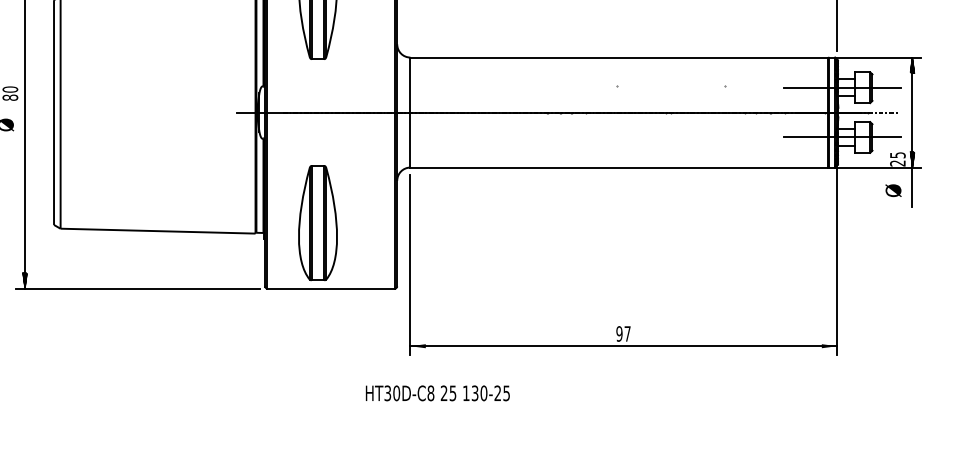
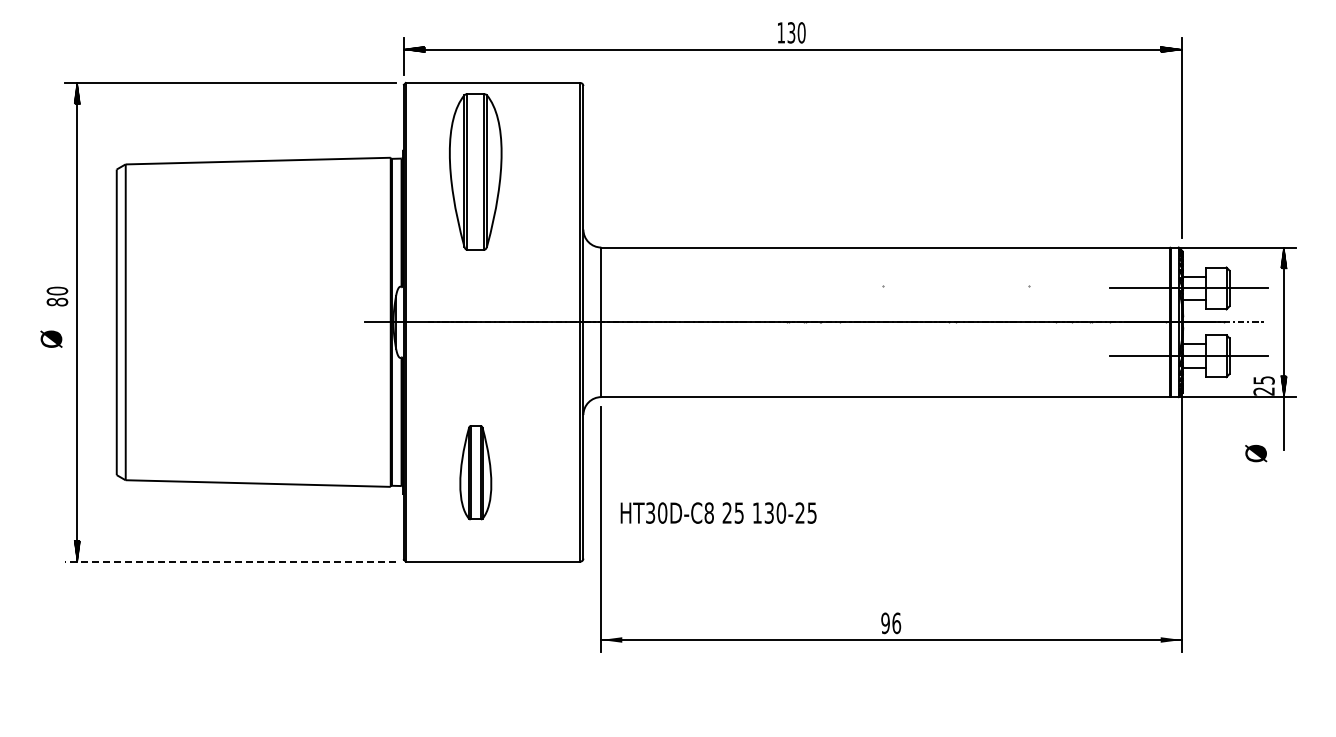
text: (893, 190) -> (1256, 453), moved
part: (317, 223) -> (475, 472), size x0.6
line: (137, 288) -> (230, 561), solid -> dashed
text: (627, 334) -> (896, 623), 97 -> 96
text: (437, 392) -> (718, 512), moved

